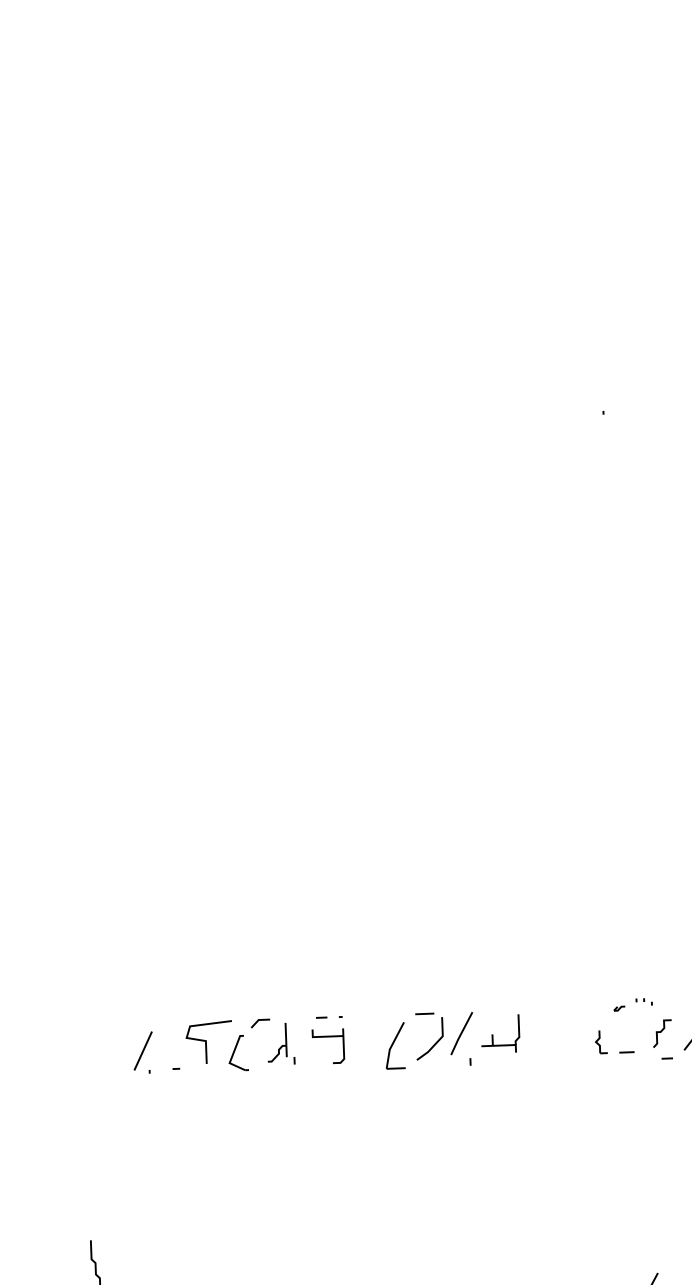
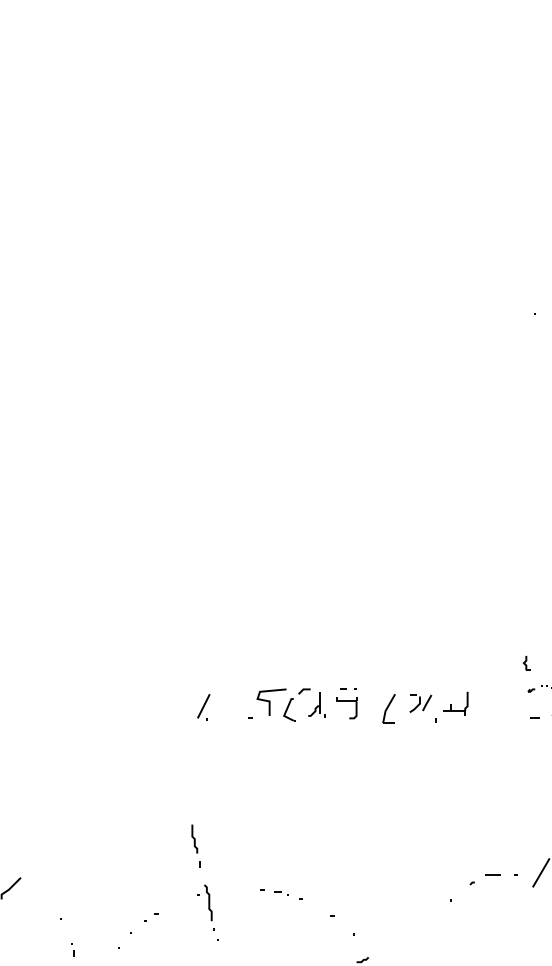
part: (444, 1035) -> (420, 703), size x0.6
part: (600, 1042) -> (526, 663), moved
part: (142, 1052) -> (203, 707), moved

